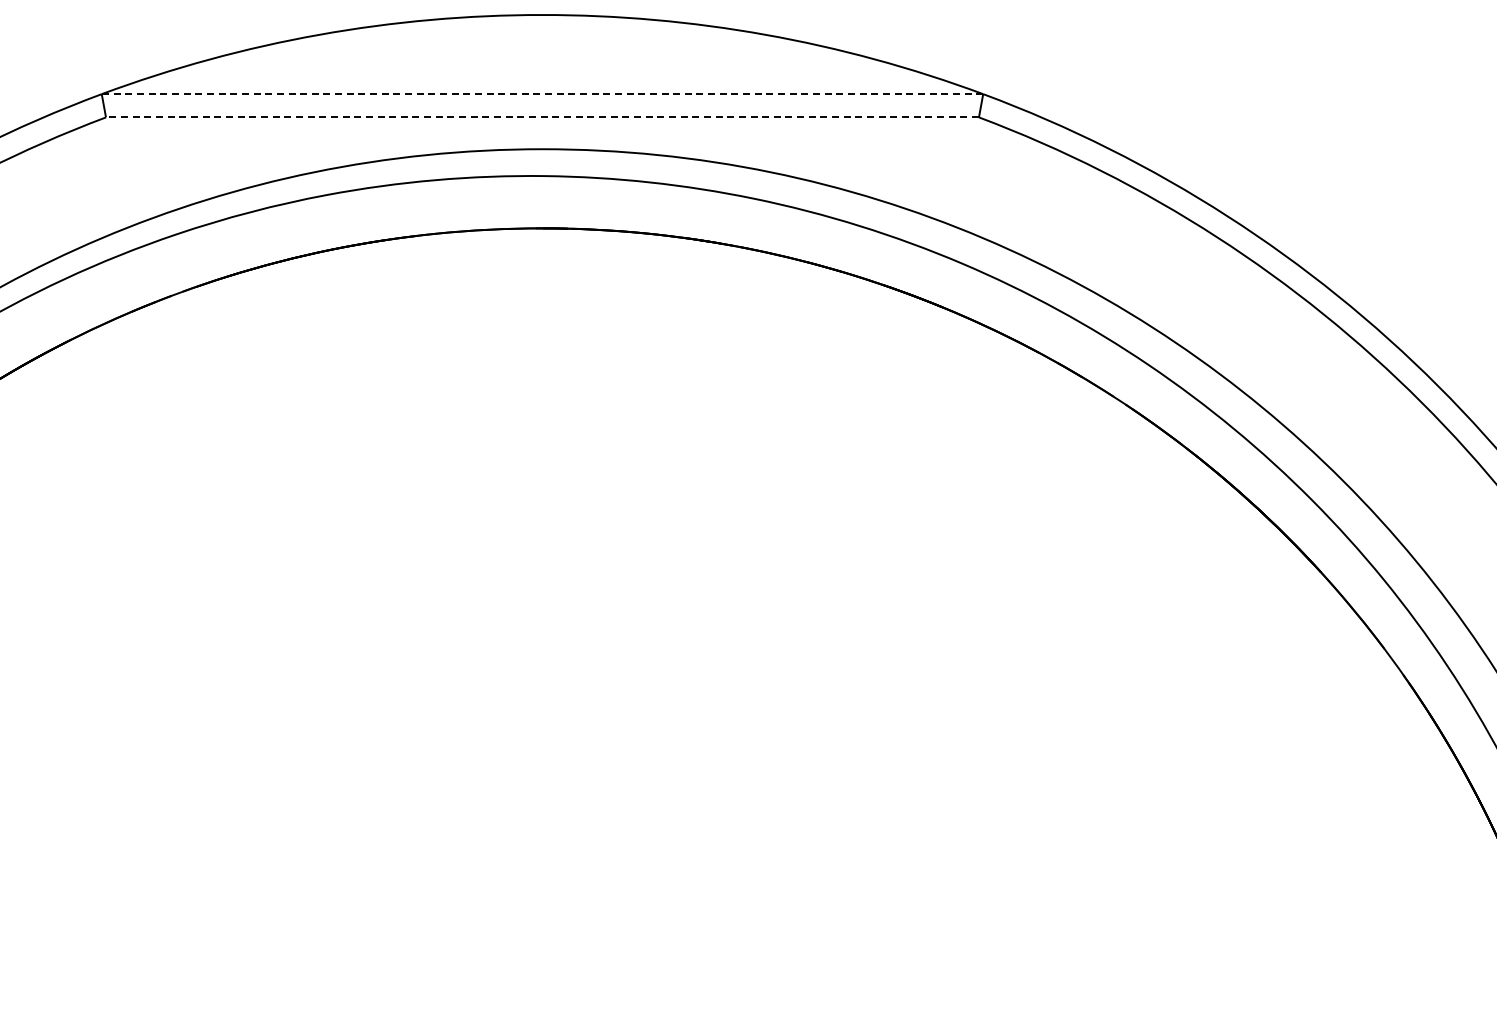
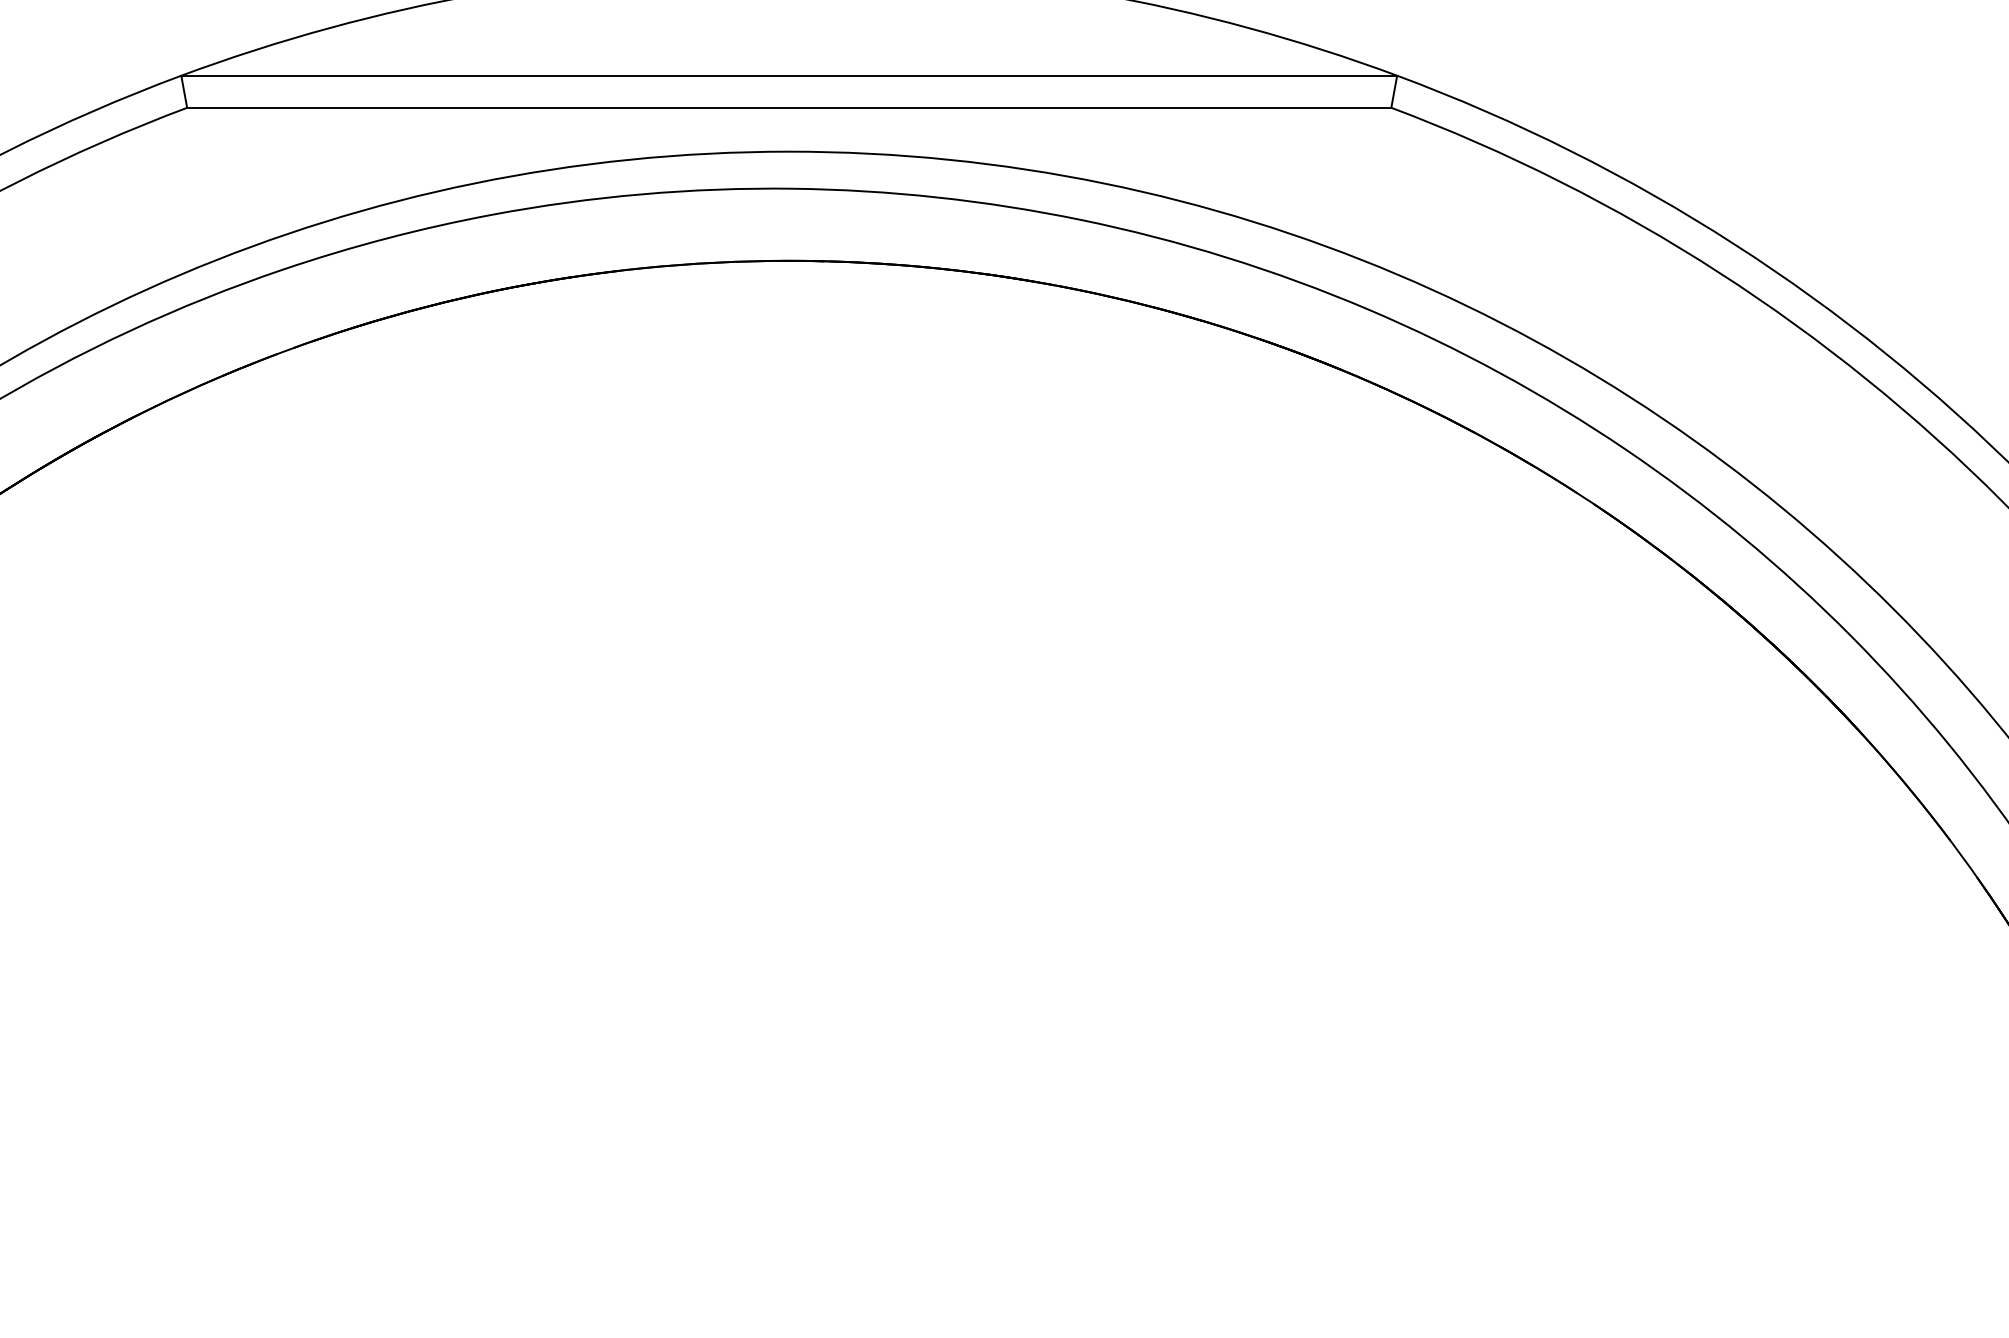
line: (542, 94) -> (789, 76), dashed -> solid
line: (541, 117) -> (787, 107), dashed -> solid

